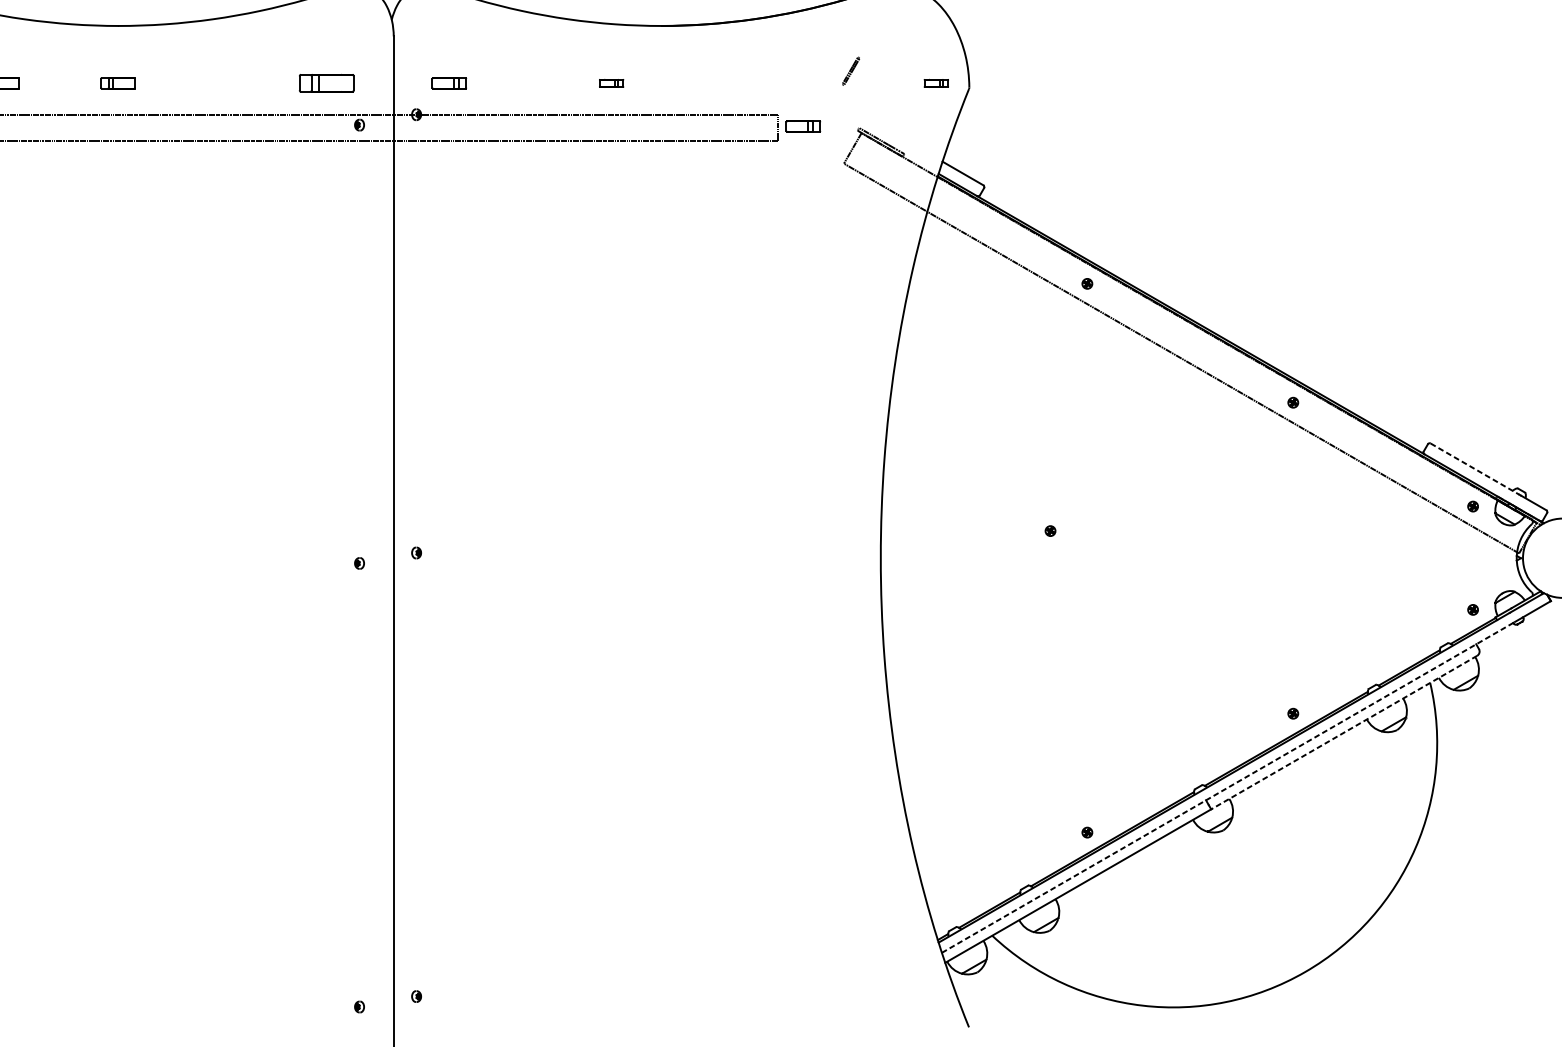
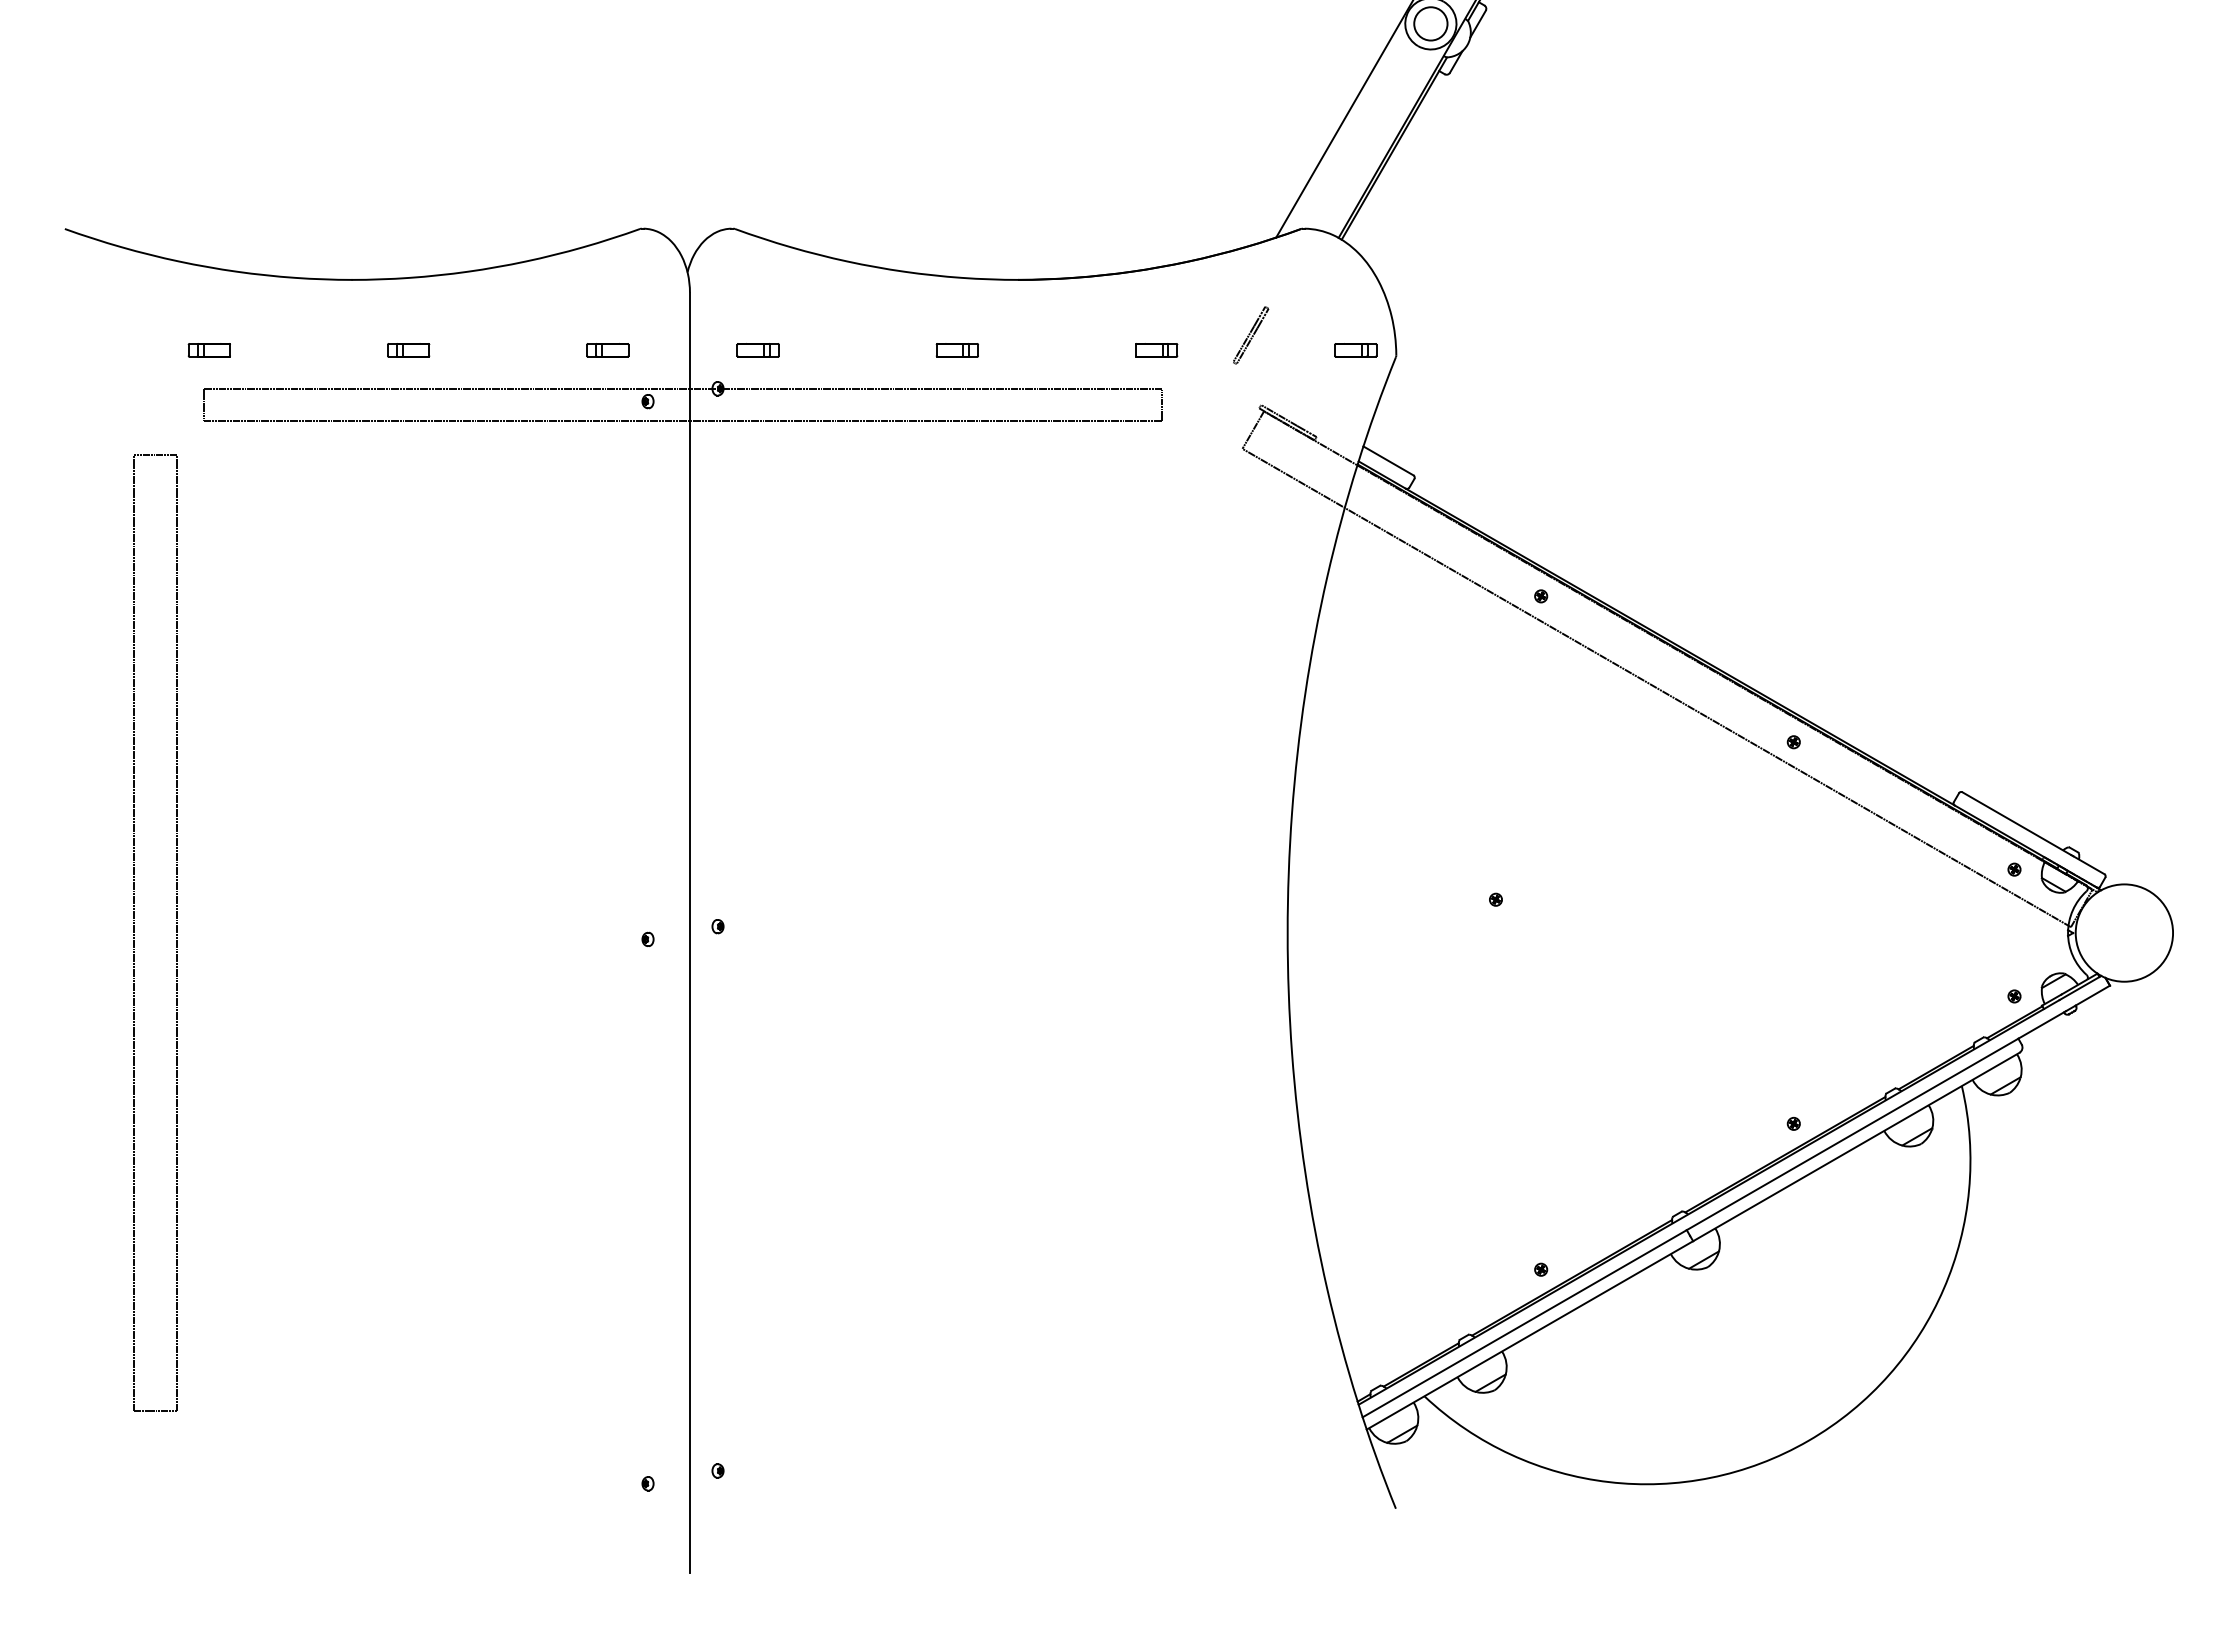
part: (851, 71) -> (1251, 335), size x1.67
part: (117, 83) -> (408, 350), moved
part: (326, 83) -> (607, 350), size x0.62
part: (610, 83) -> (956, 350), size x1.43
part: (936, 83) -> (1355, 350), size x1.43
part: (803, 126) -> (1156, 350), moved
line: (1474, 468) -> (2016, 823), dashed -> solid
line: (1343, 732) -> (1855, 1147), dashed -> solid
line: (1228, 787) -> (1714, 1214), dashed -> solid

